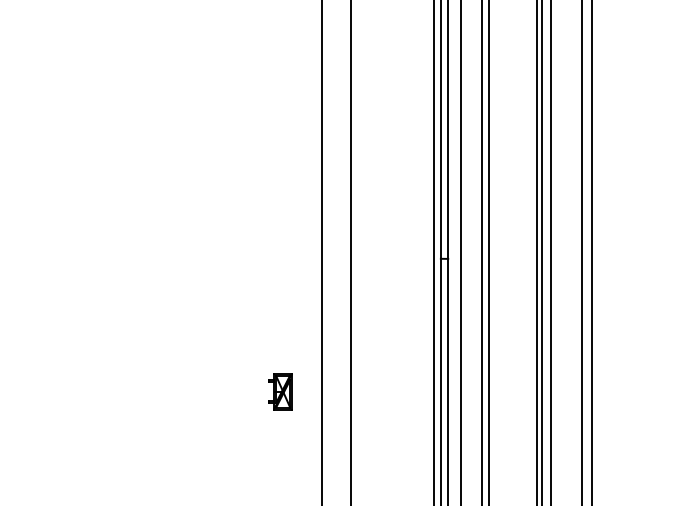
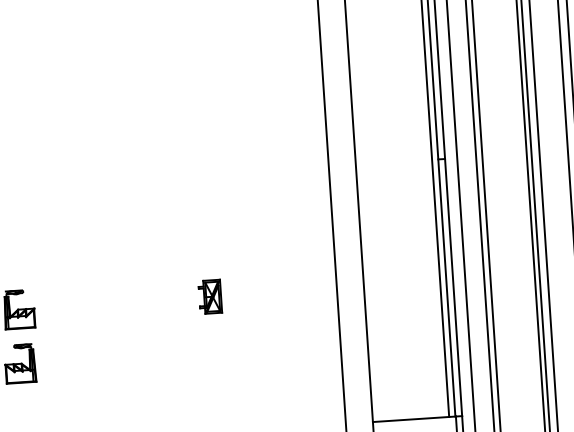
part: (280, 391) -> (210, 296), moved

